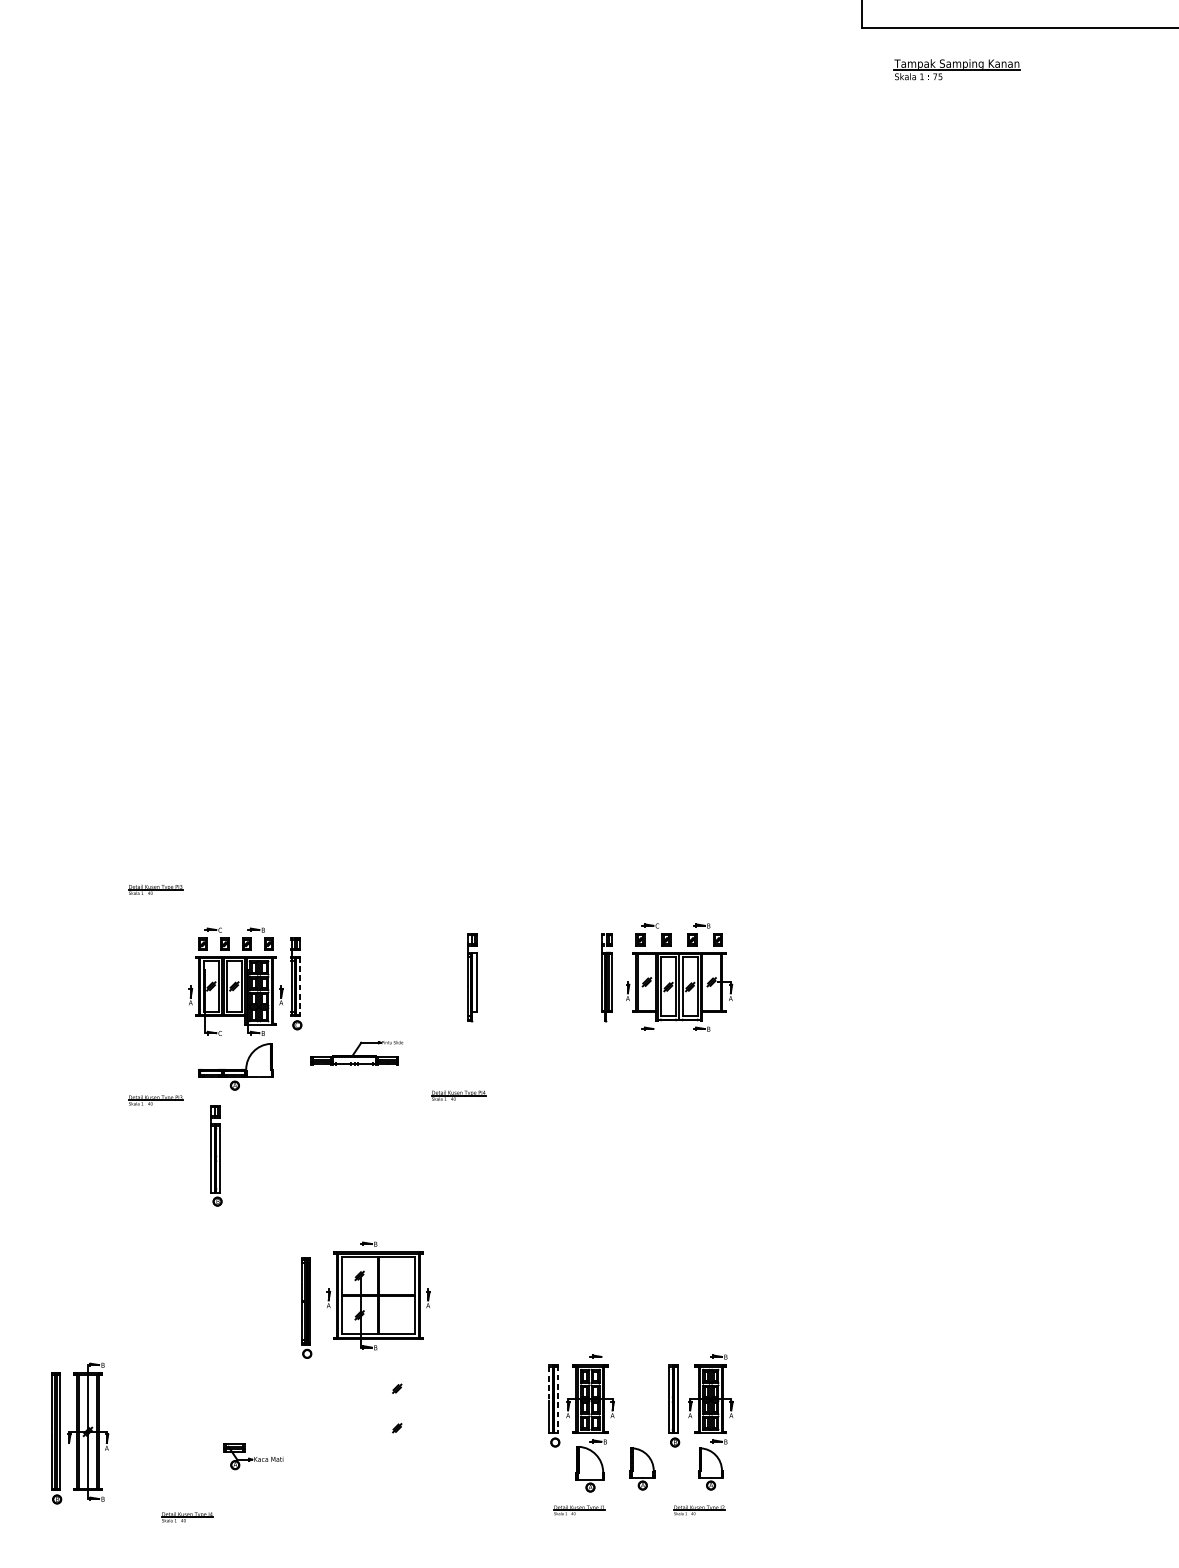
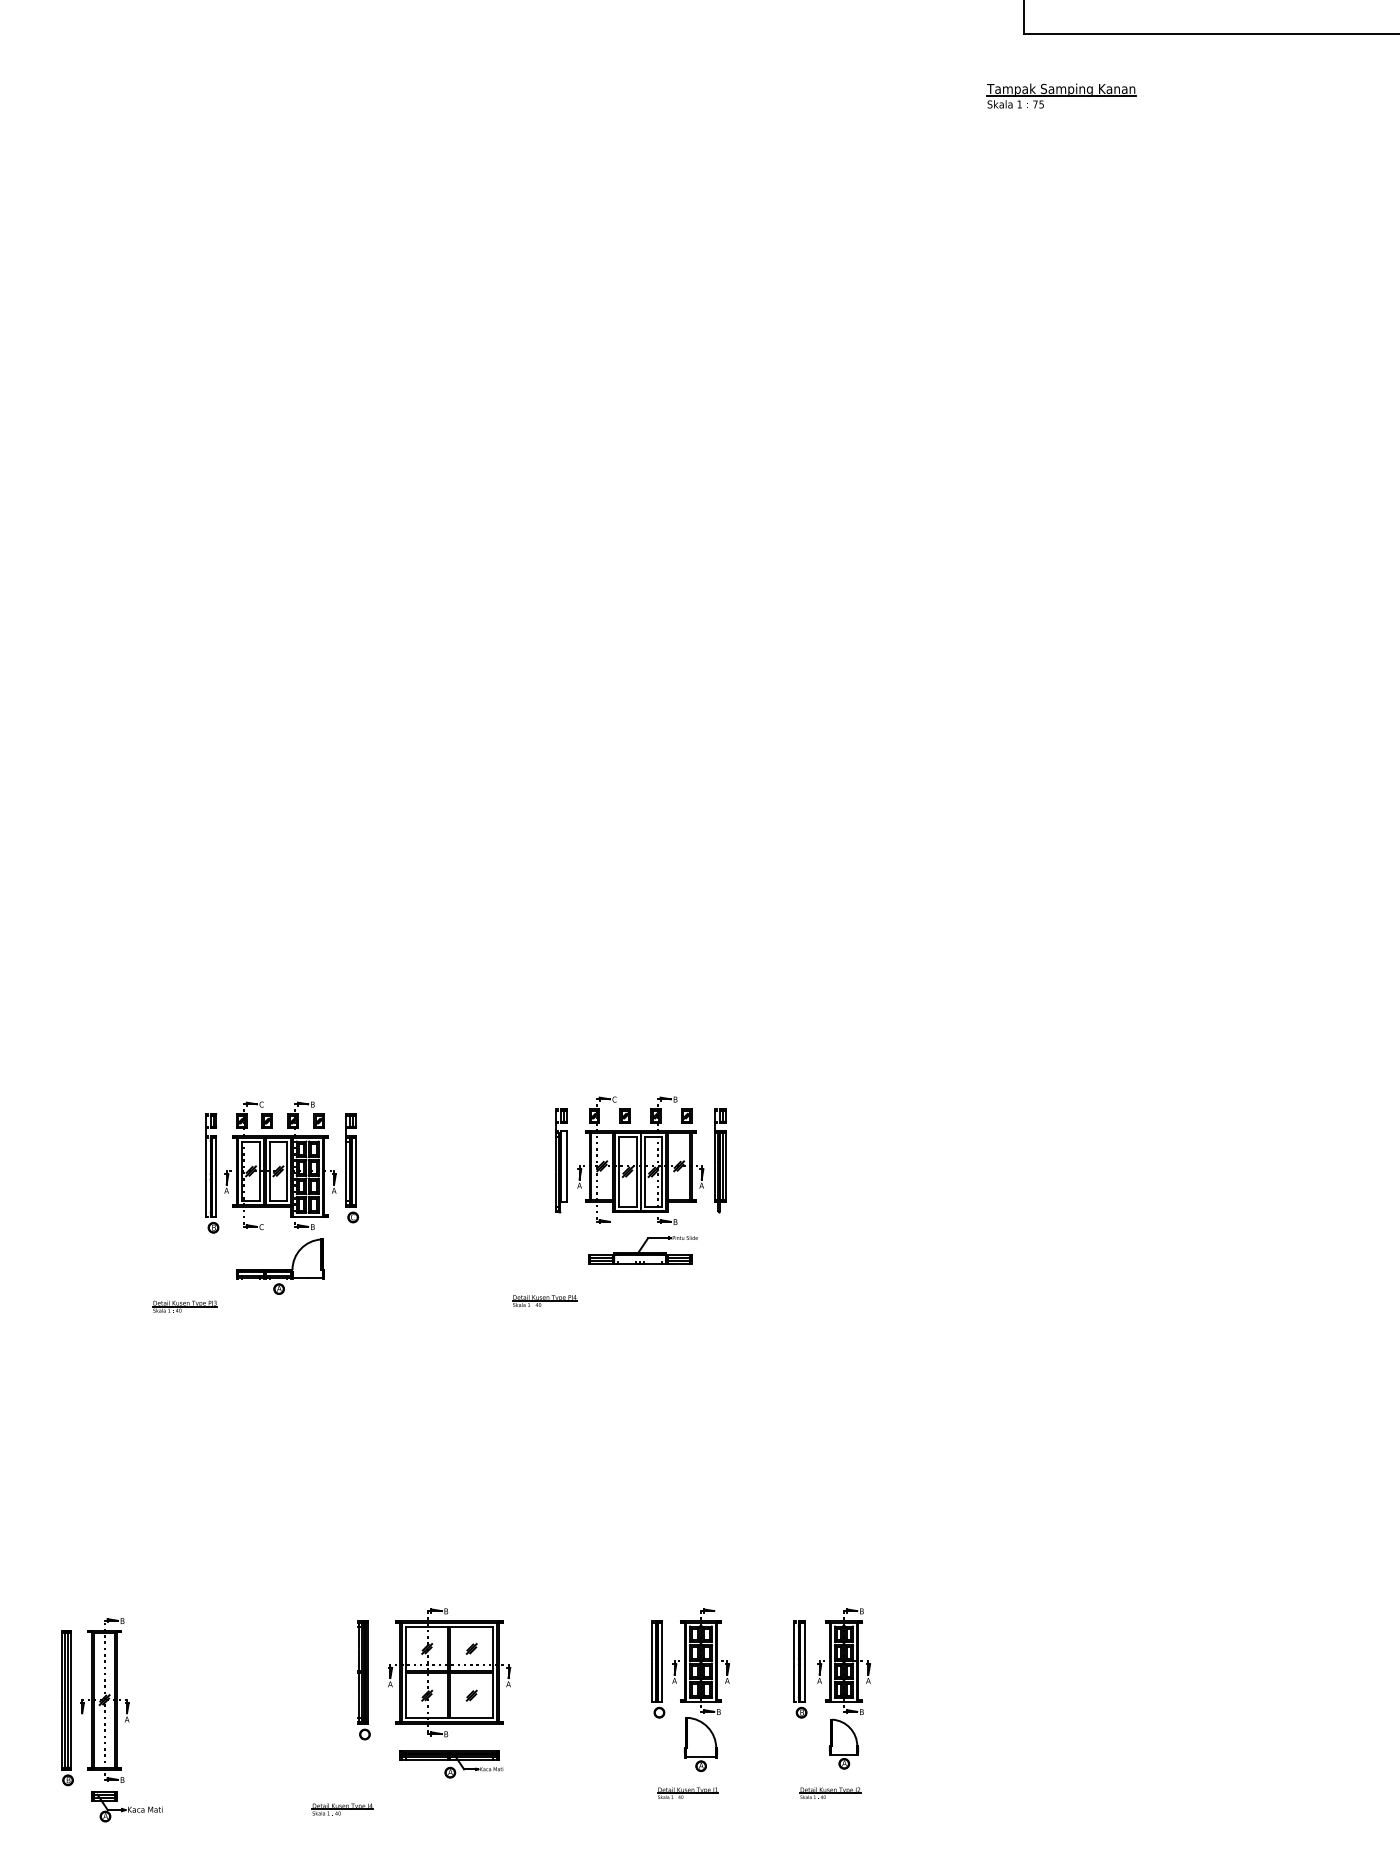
part: (957, 69) -> (1061, 95), moved
part: (155, 889) -> (184, 1056), removed
part: (679, 977) -> (640, 1160), moved
line: (300, 986) -> (356, 1171), dashed -> solid
part: (356, 1053) -> (642, 1250), moved
part: (216, 1155) -> (212, 1173), moved
part: (378, 1295) -> (449, 1672), moved
part: (306, 1308) -> (363, 1680), moved
line: (548, 1383) -> (651, 1642), dashed -> solid
line: (557, 1399) -> (662, 1661), dashed -> solid
part: (252, 1456) -> (126, 1806), moved
part: (642, 1468) -> (763, 1743), removed
part: (380, 1486) -> (451, 1764), added
part: (187, 1517) -> (342, 1809), moved

